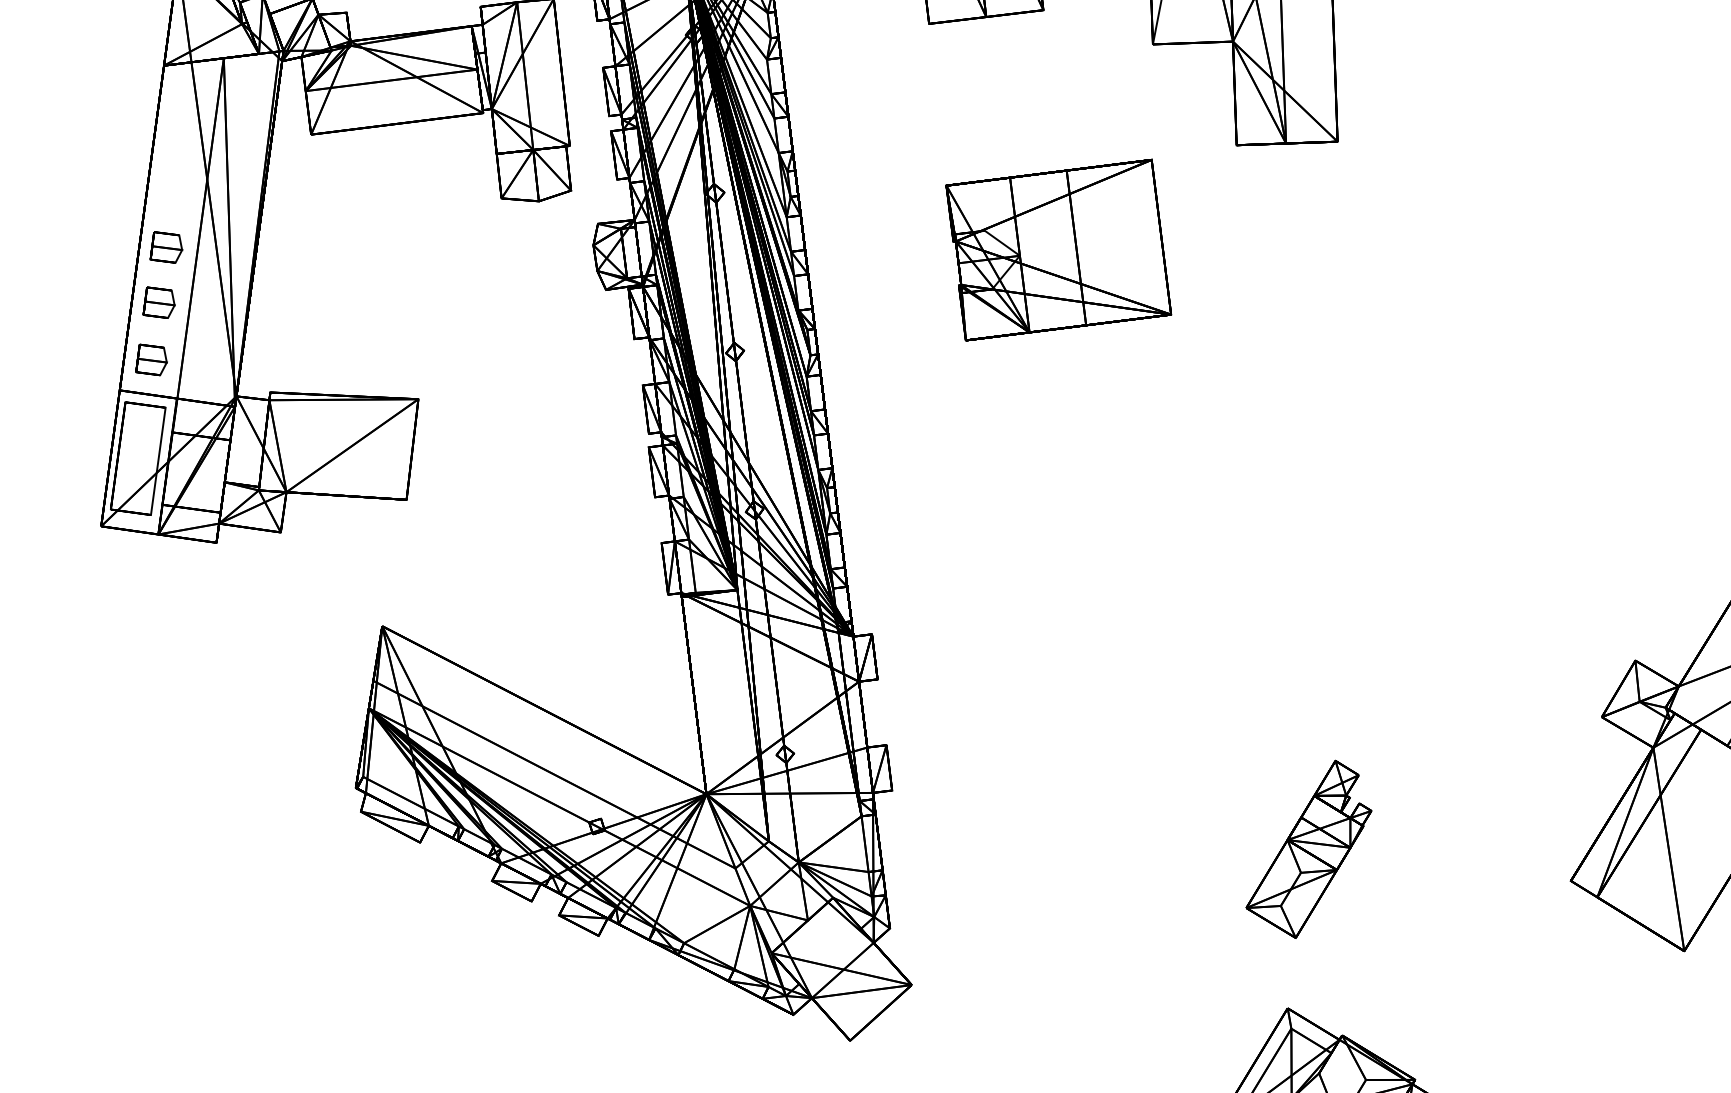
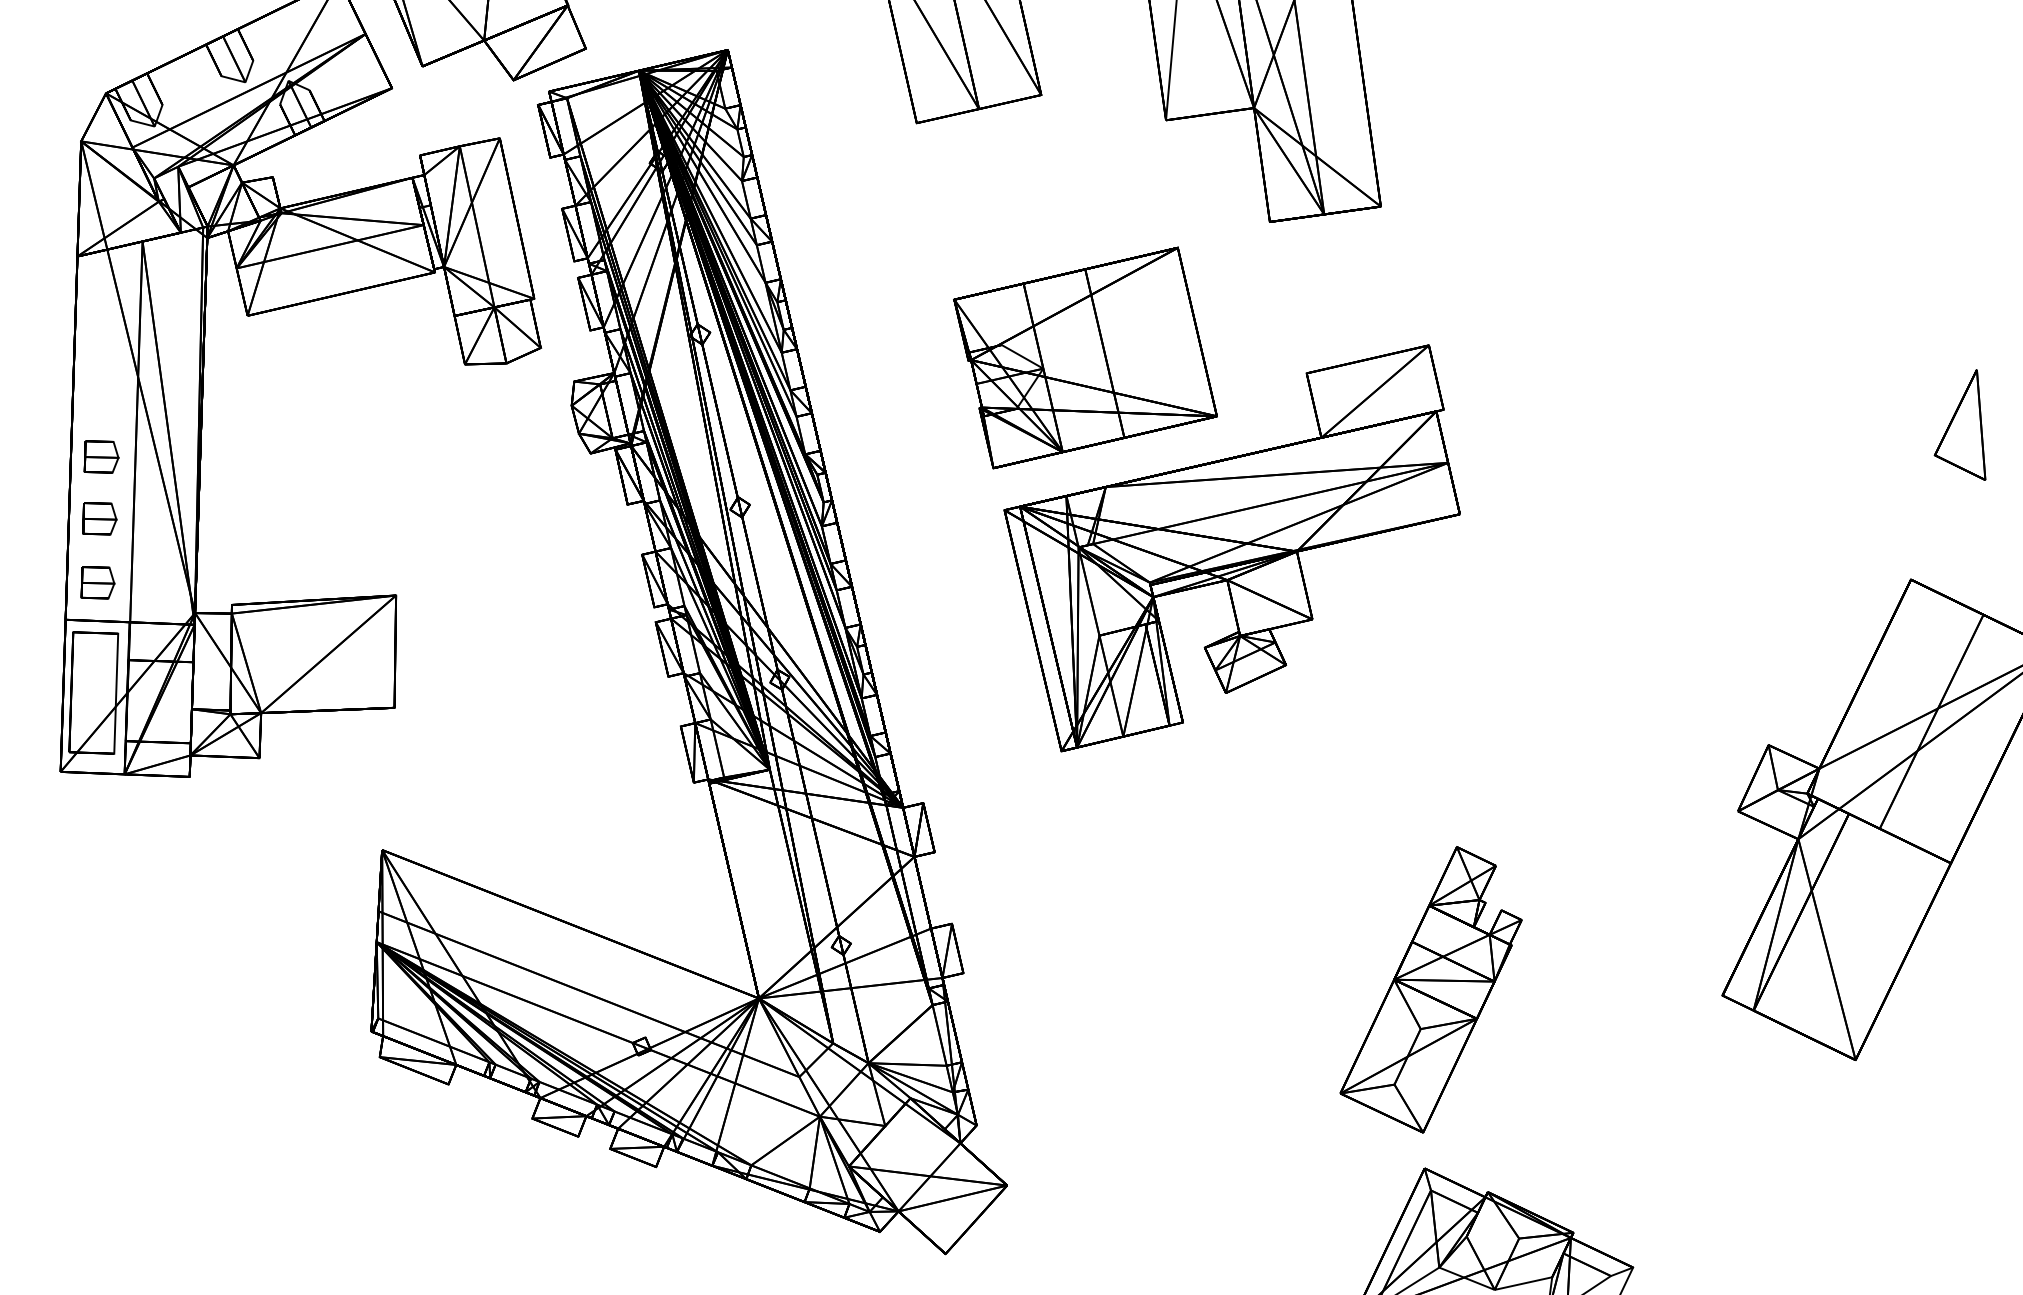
part: (1171, 434) -> (1231, 548), added
part: (1309, 848) -> (1430, 989), size x1.43

